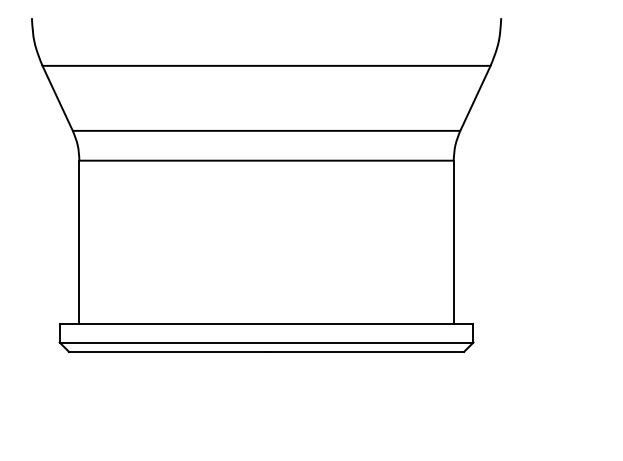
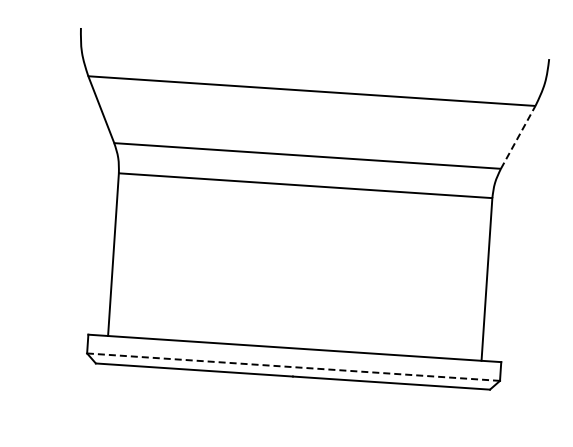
line: (475, 98) -> (518, 137), solid -> dashed
line: (266, 342) -> (293, 367), solid -> dashed

